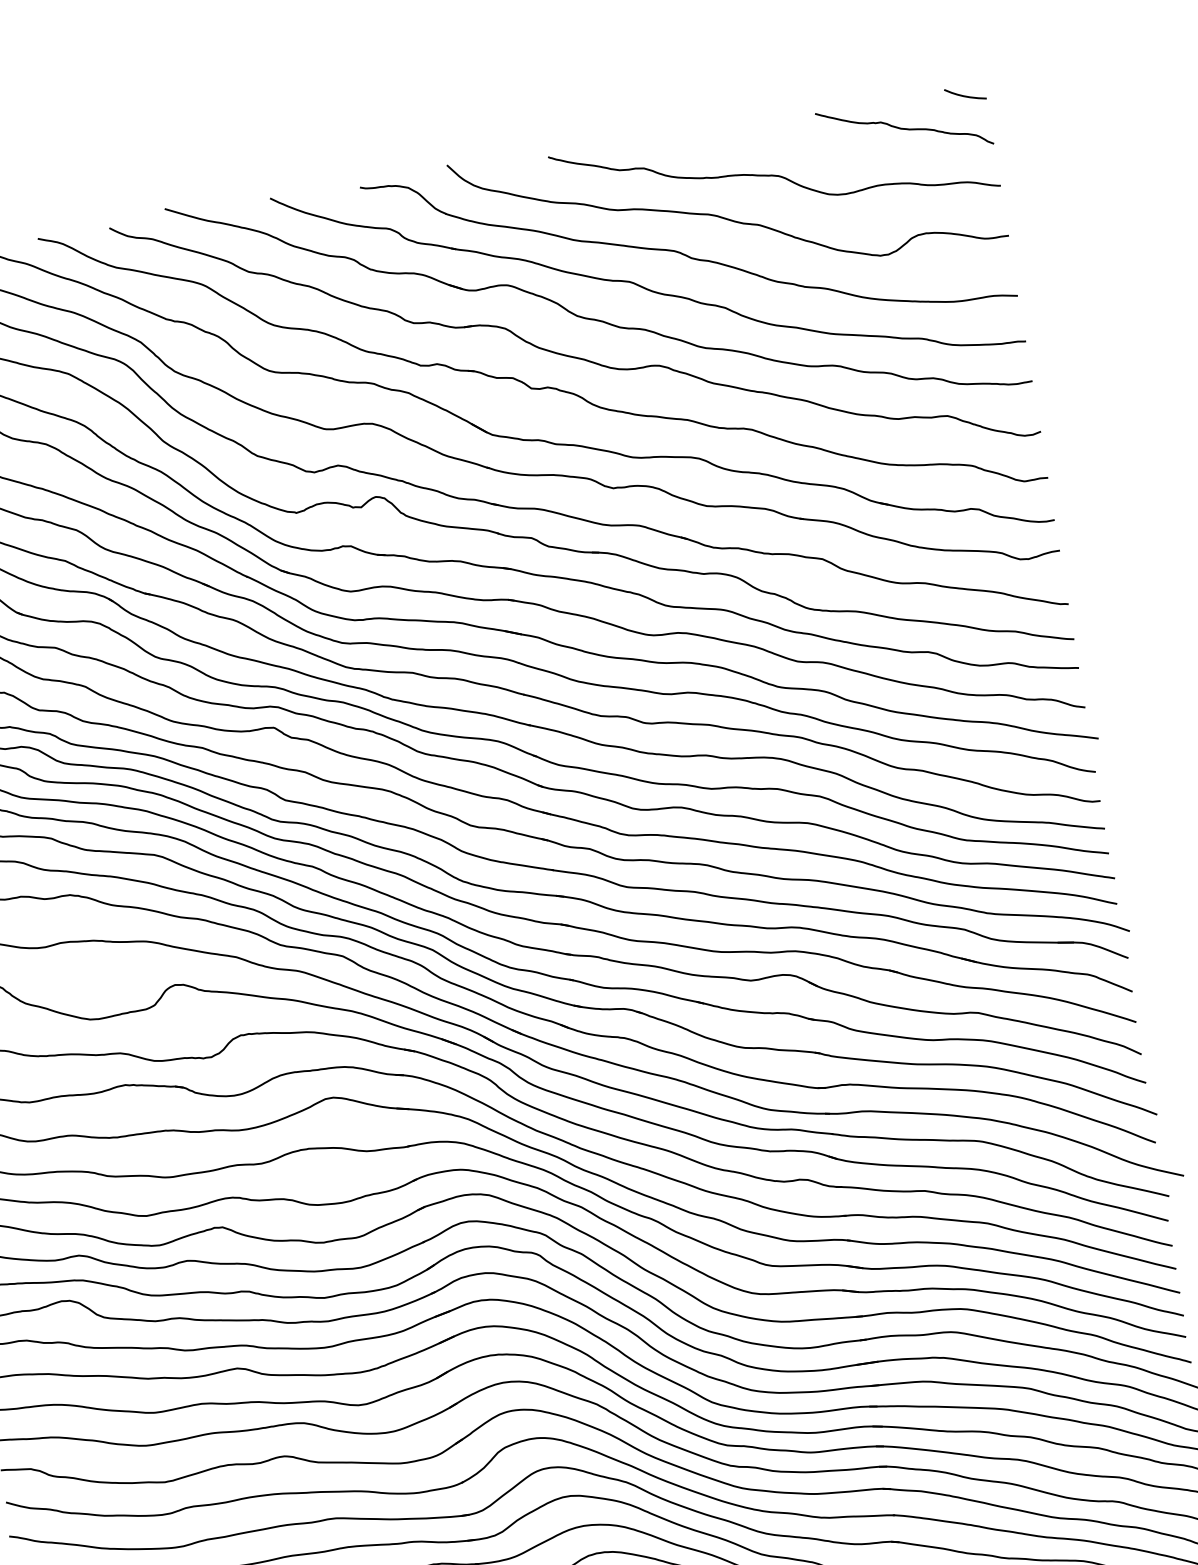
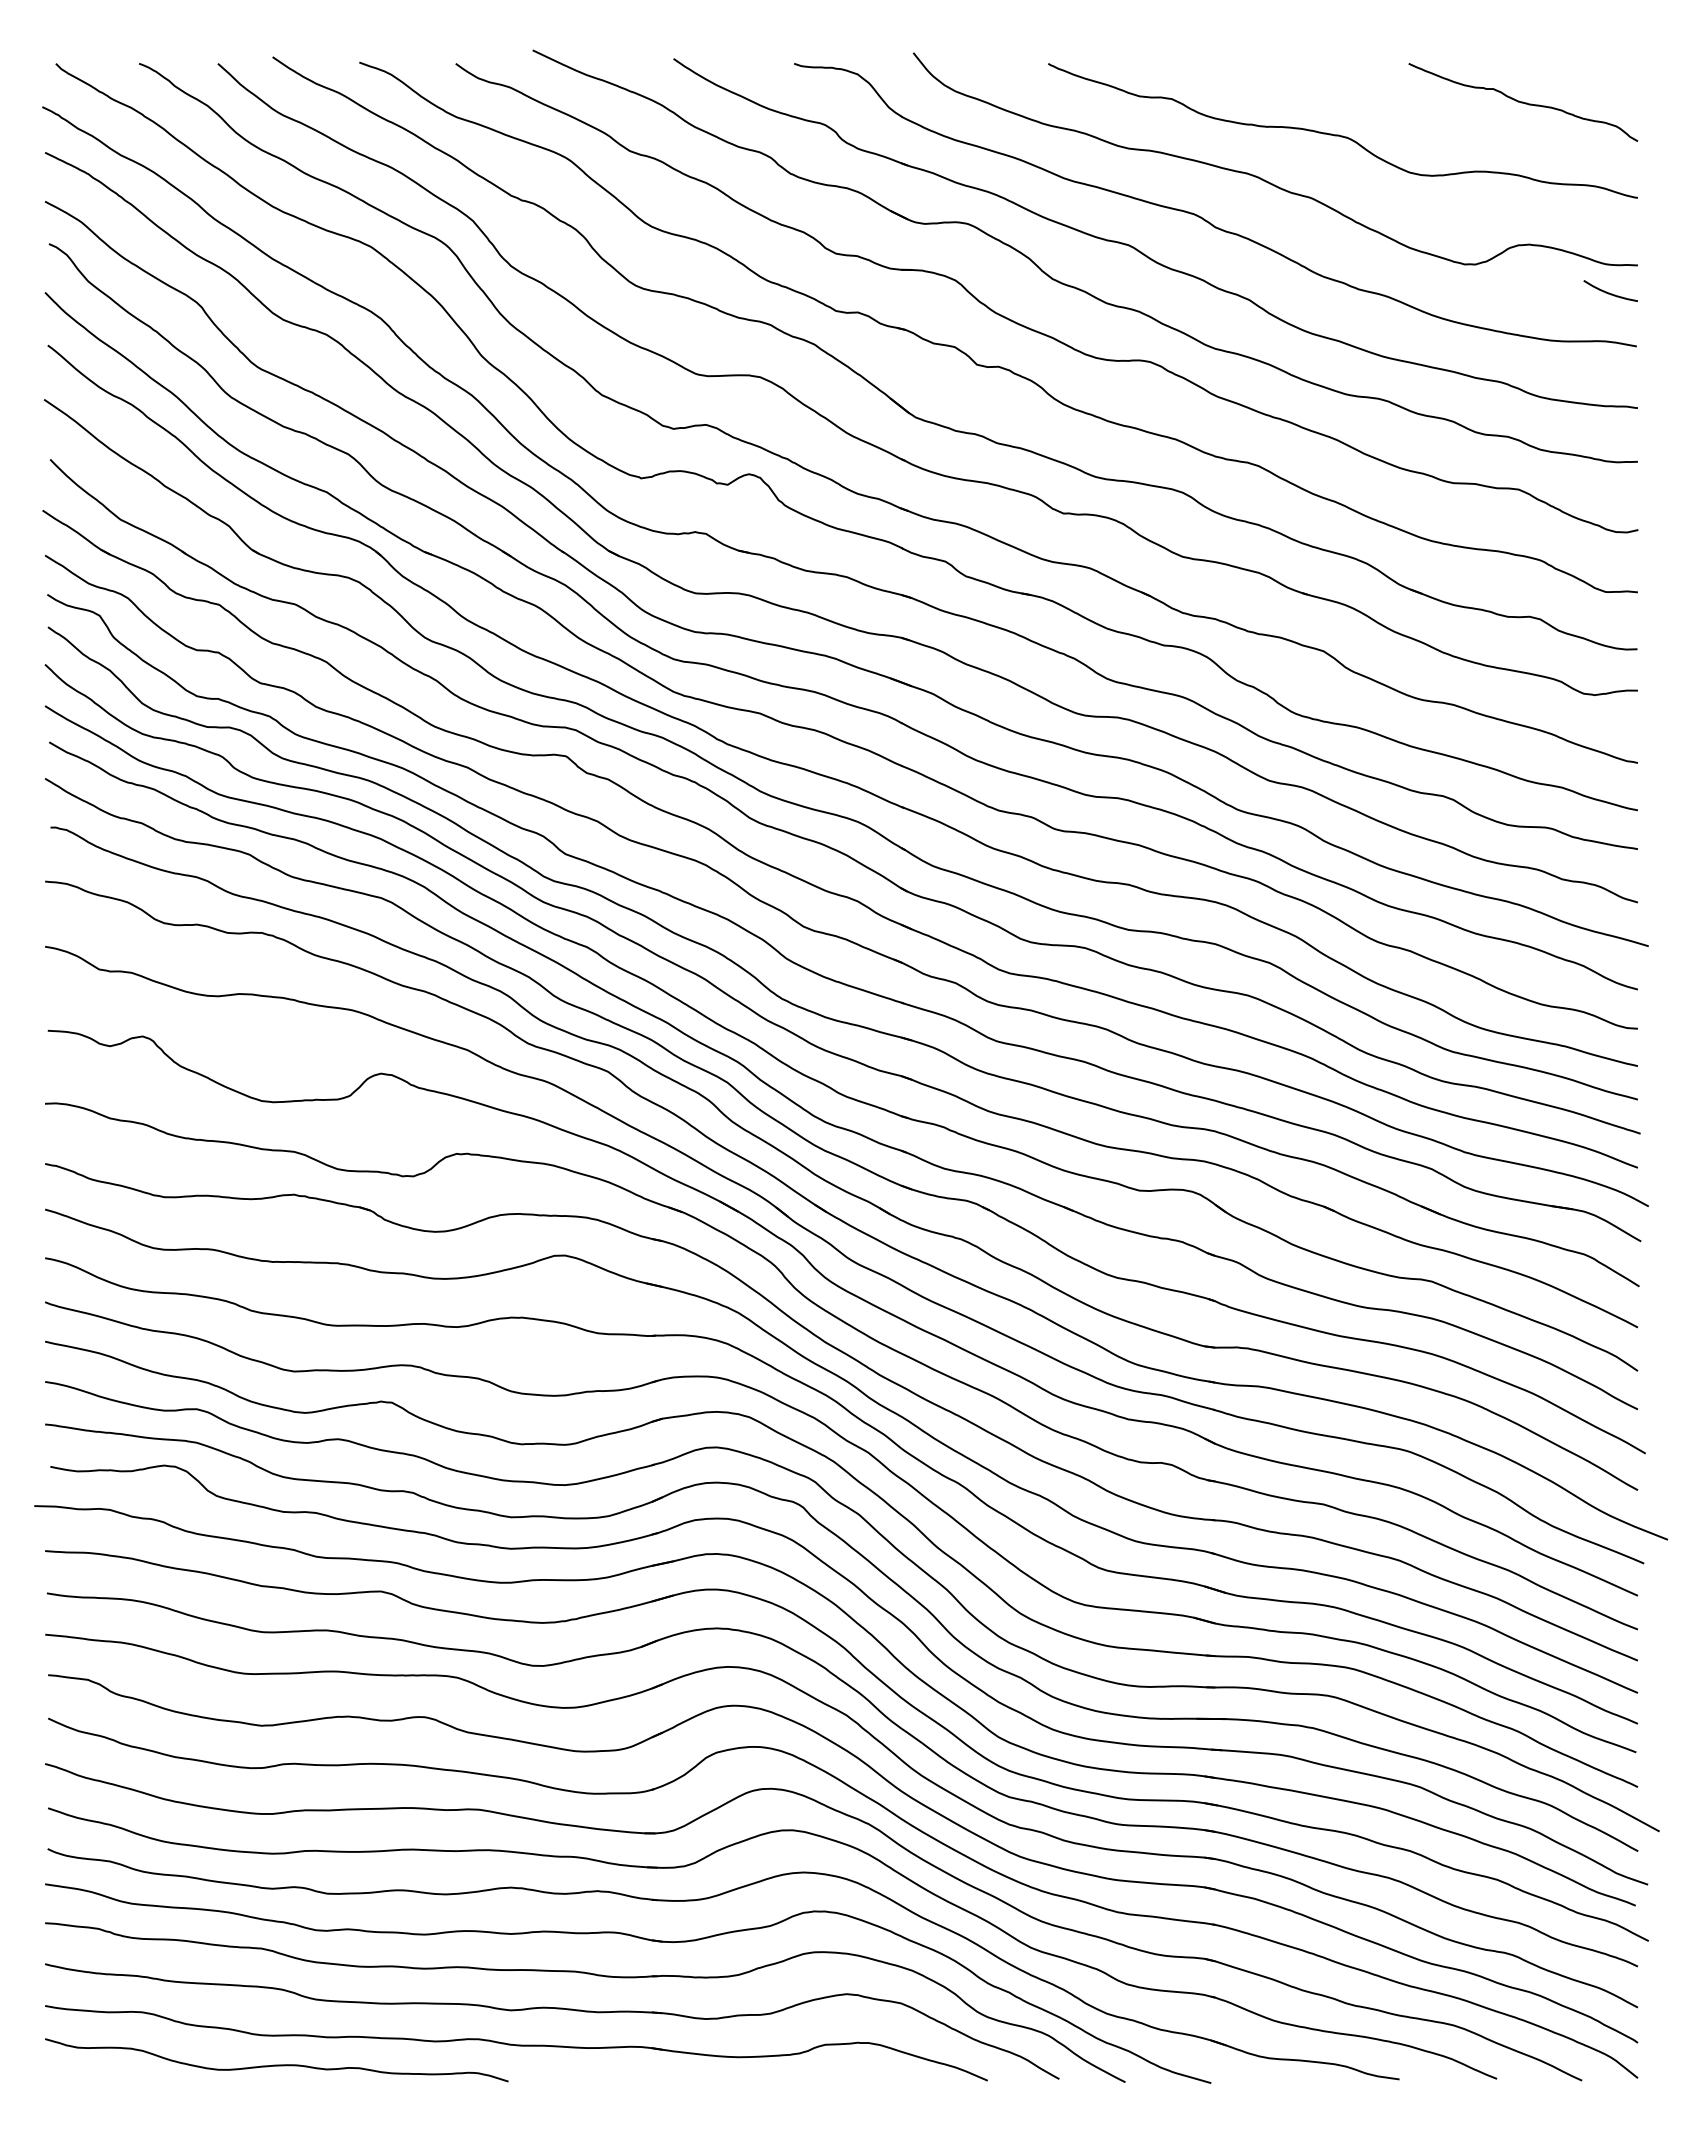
curve: (964, 95) -> (1609, 292), moved

